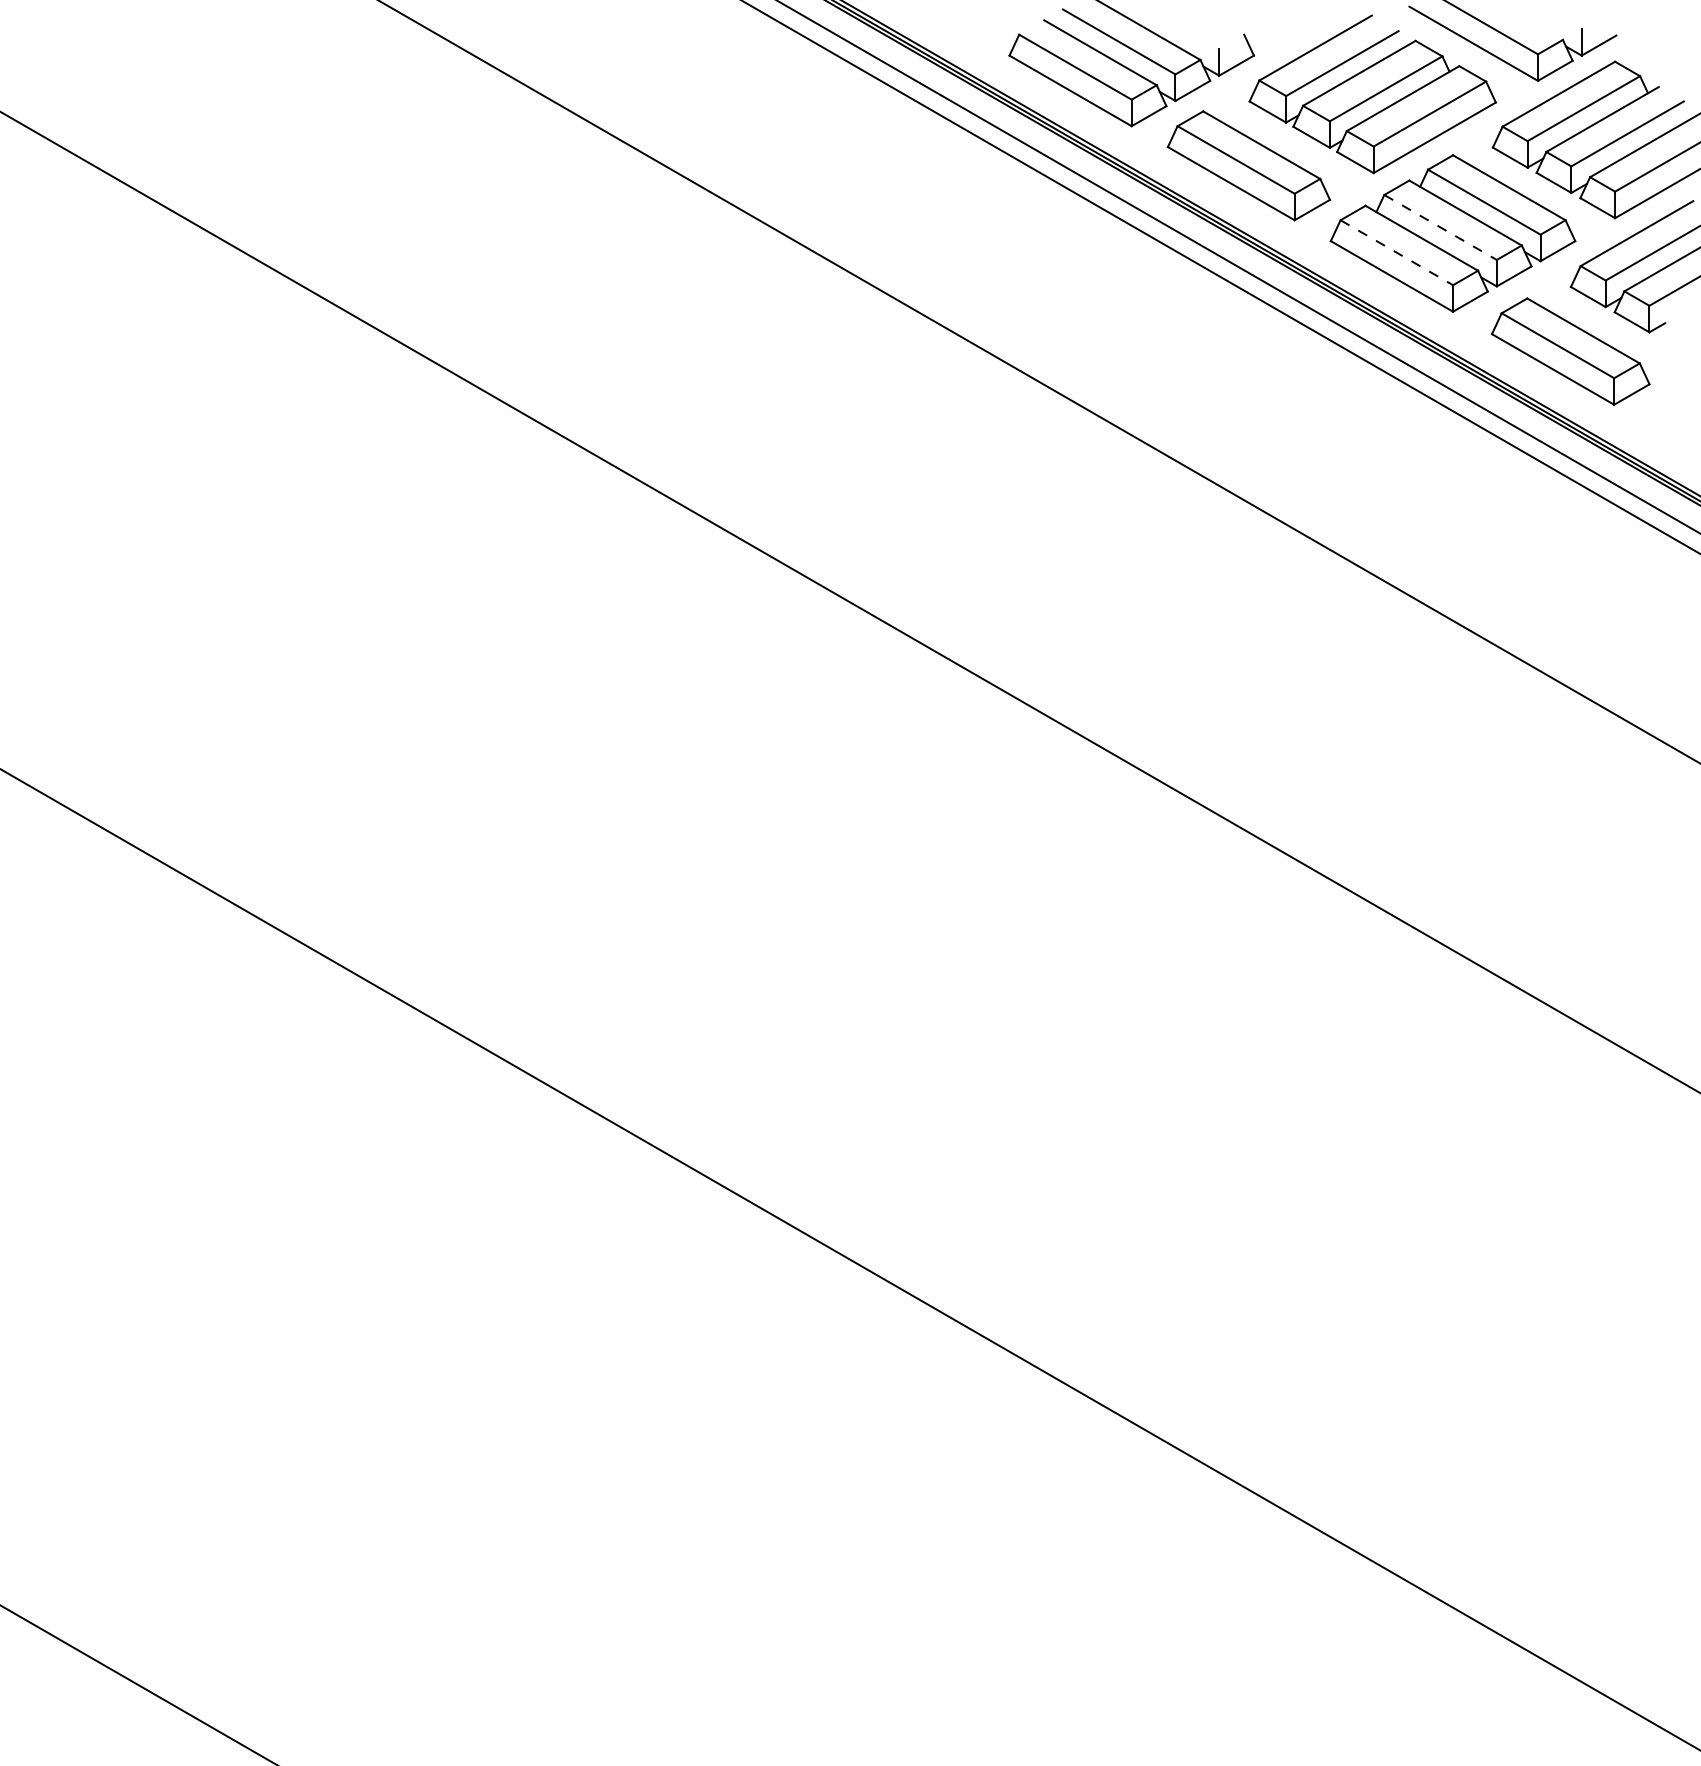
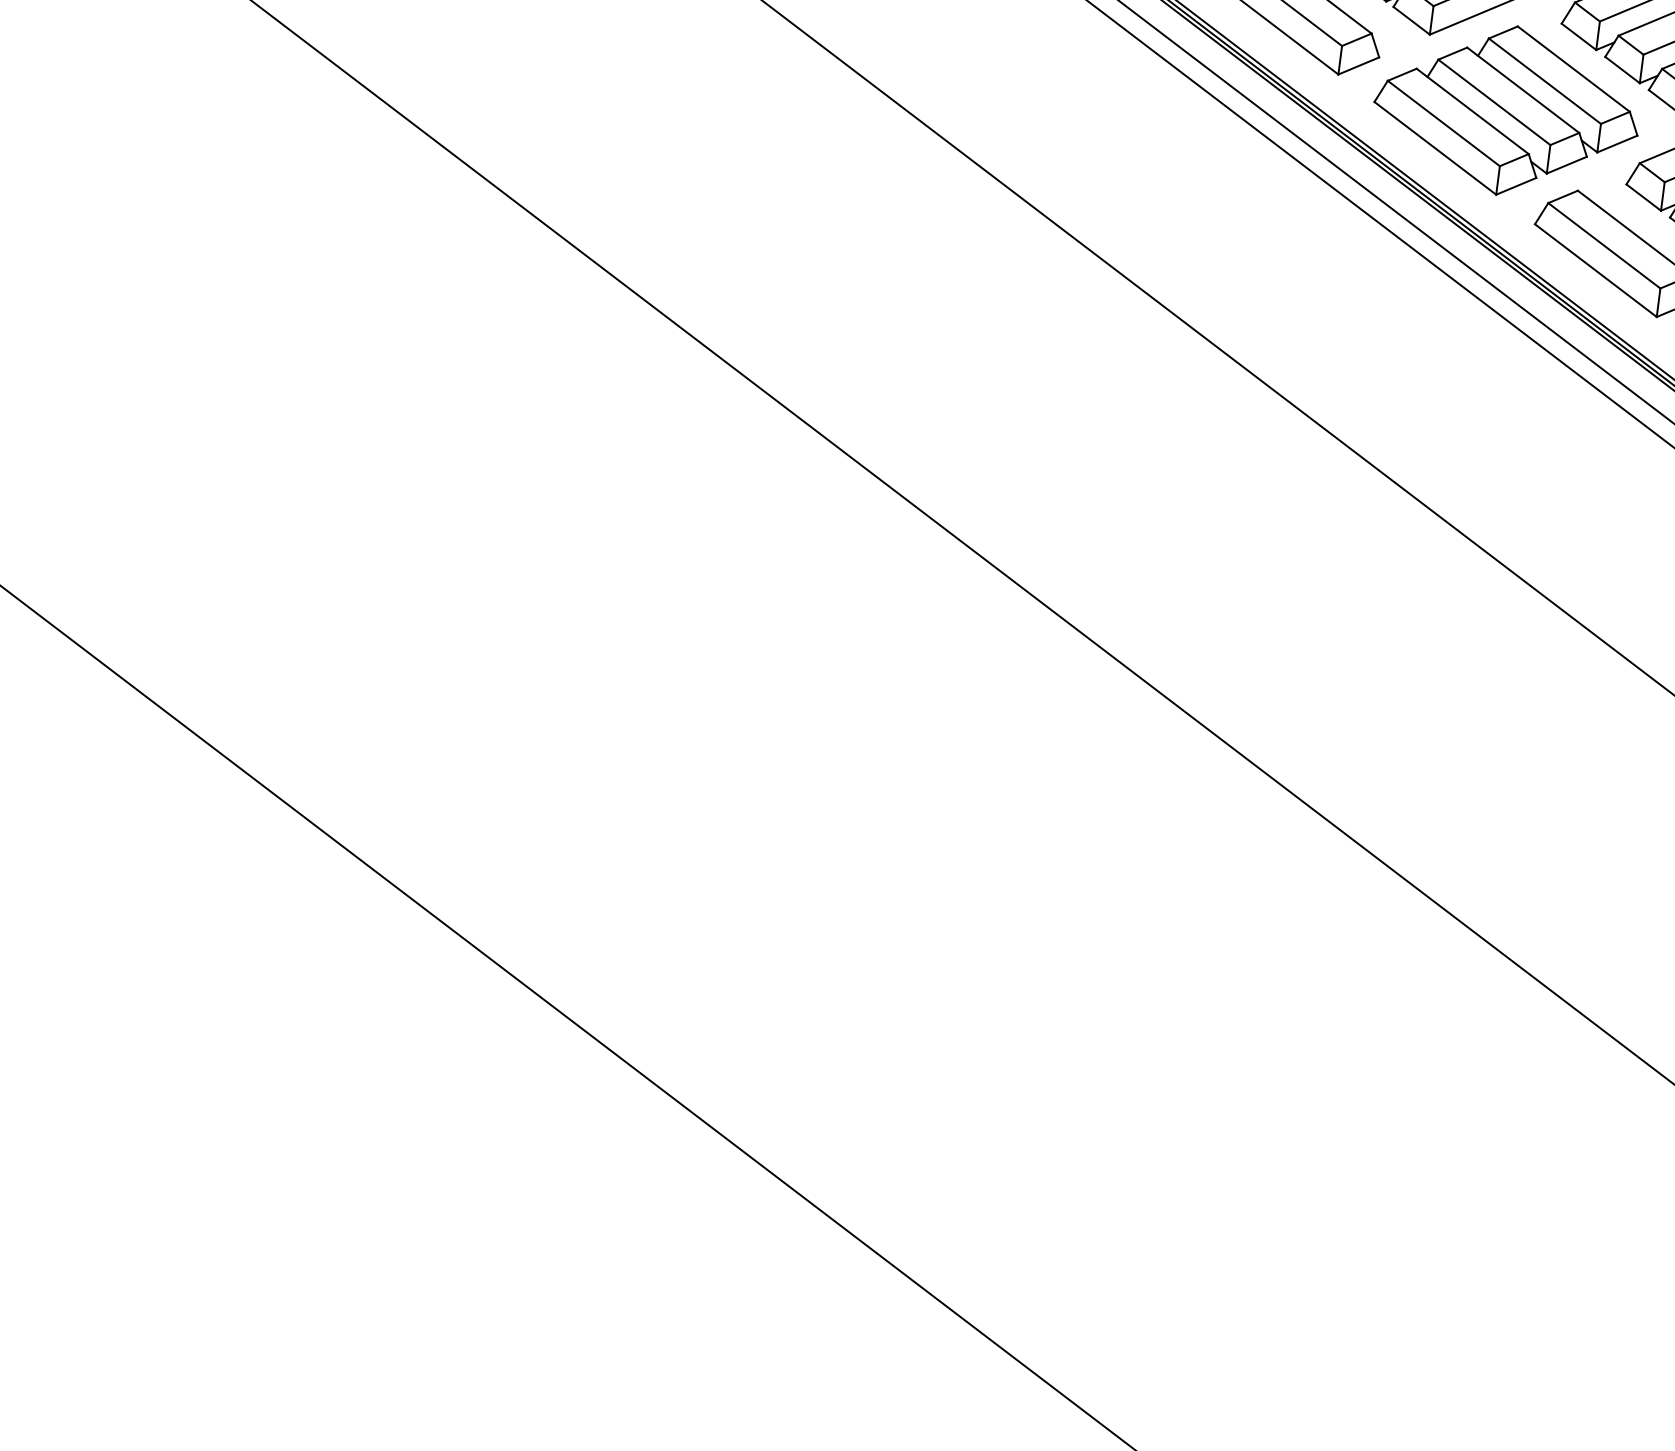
line: (1440, 227) -> (1494, 102), dashed -> solid
line: (1396, 252) -> (1443, 123), dashed -> solid

